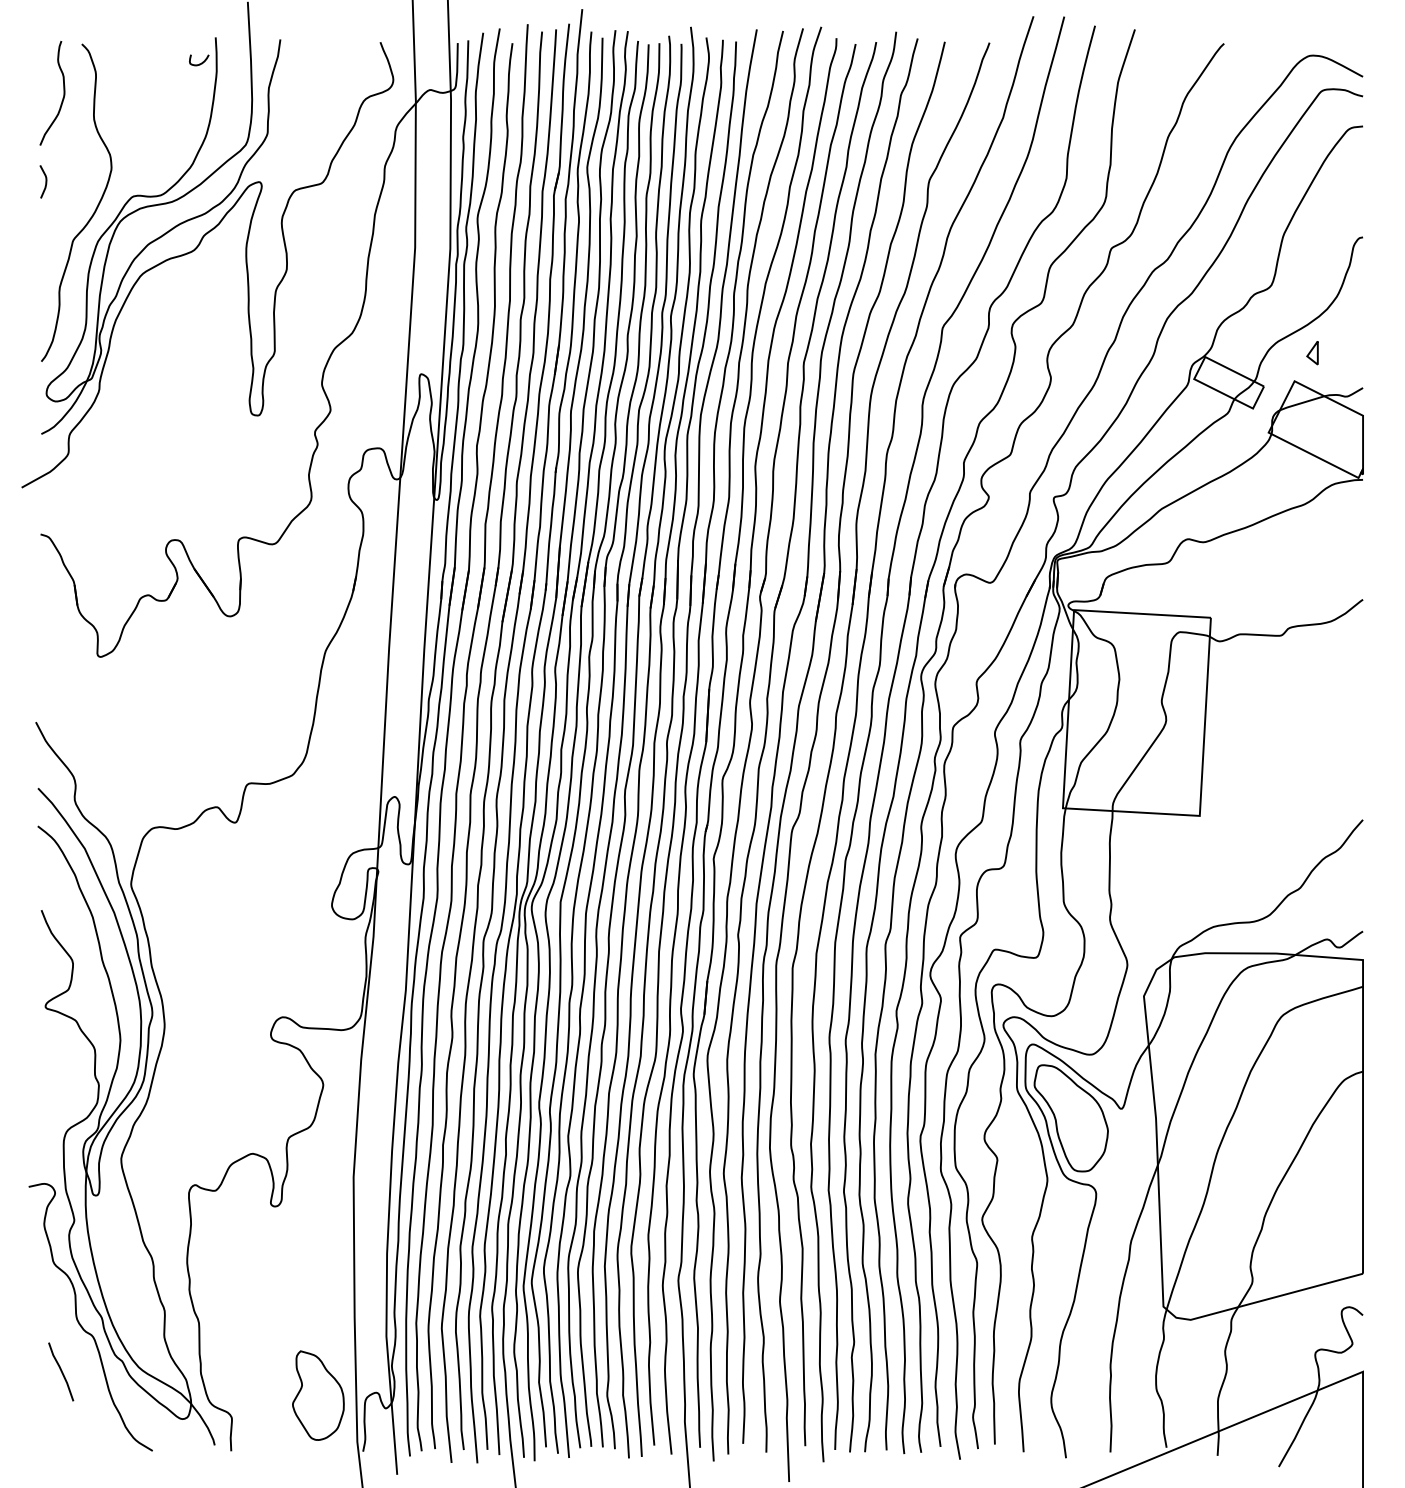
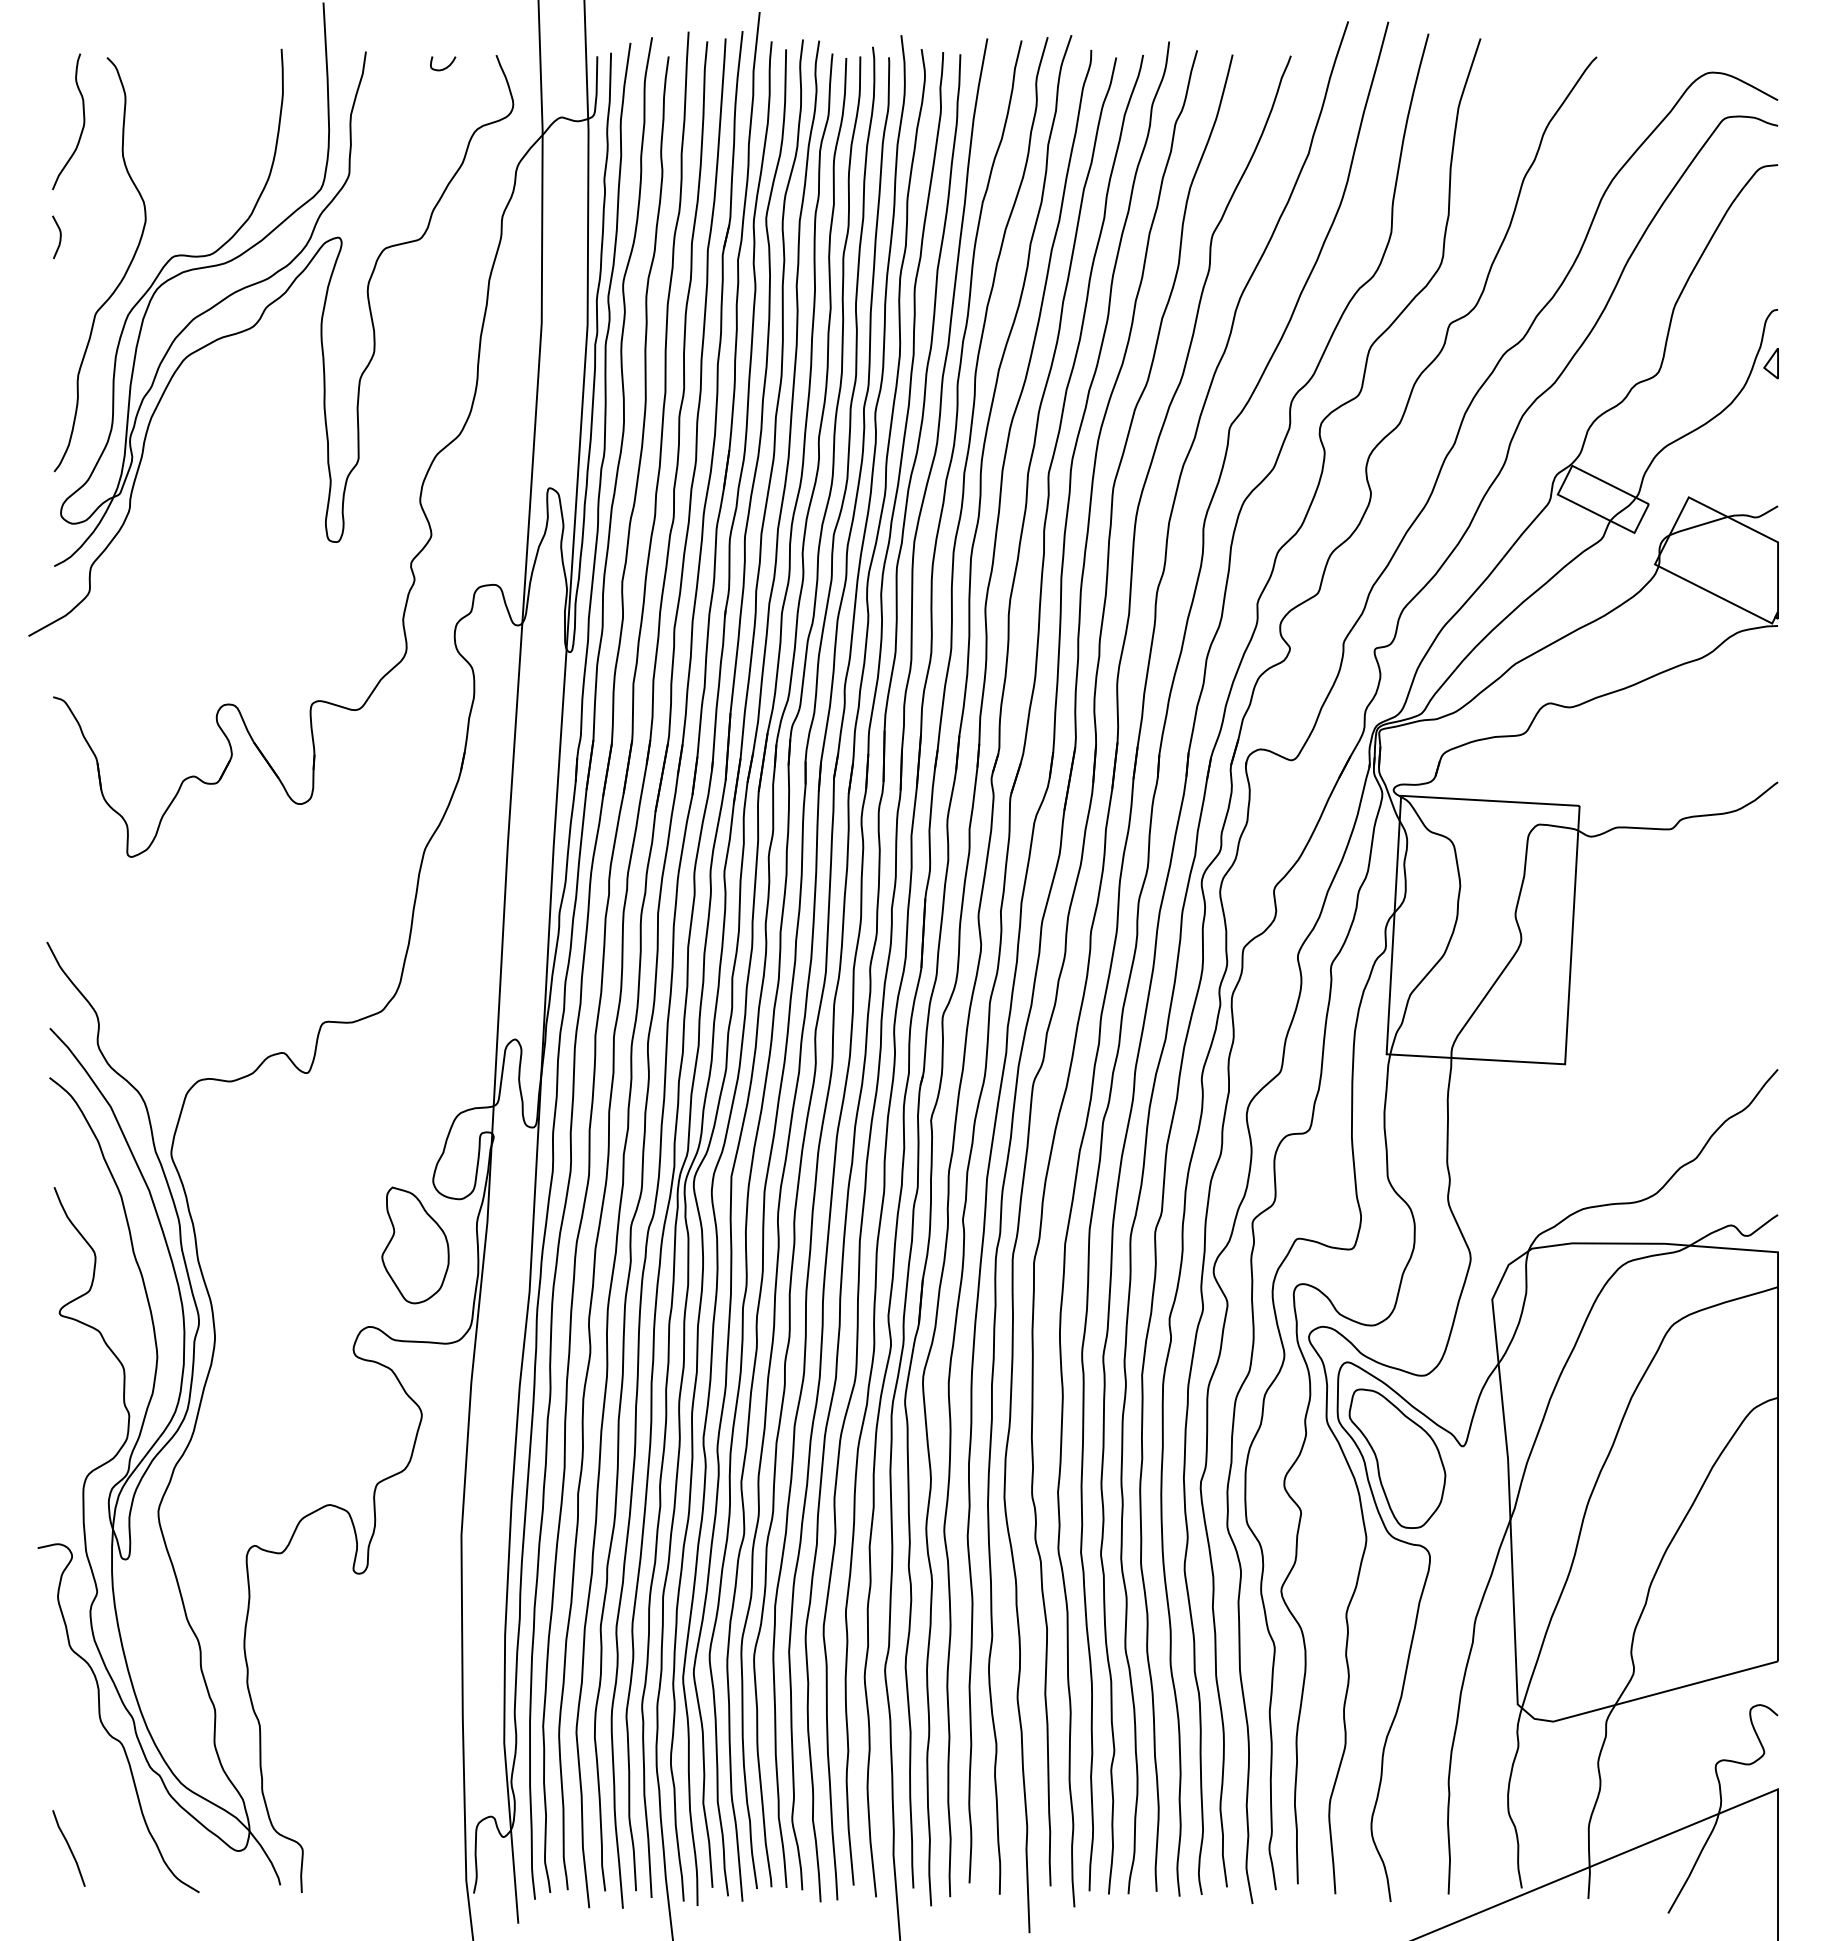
curve: (200, 63) -> (444, 67), moved
part: (1312, 352) -> (1770, 363), moved
line: (60, 1371) -> (68, 1847), moved
part: (318, 1395) -> (415, 1245), moved

